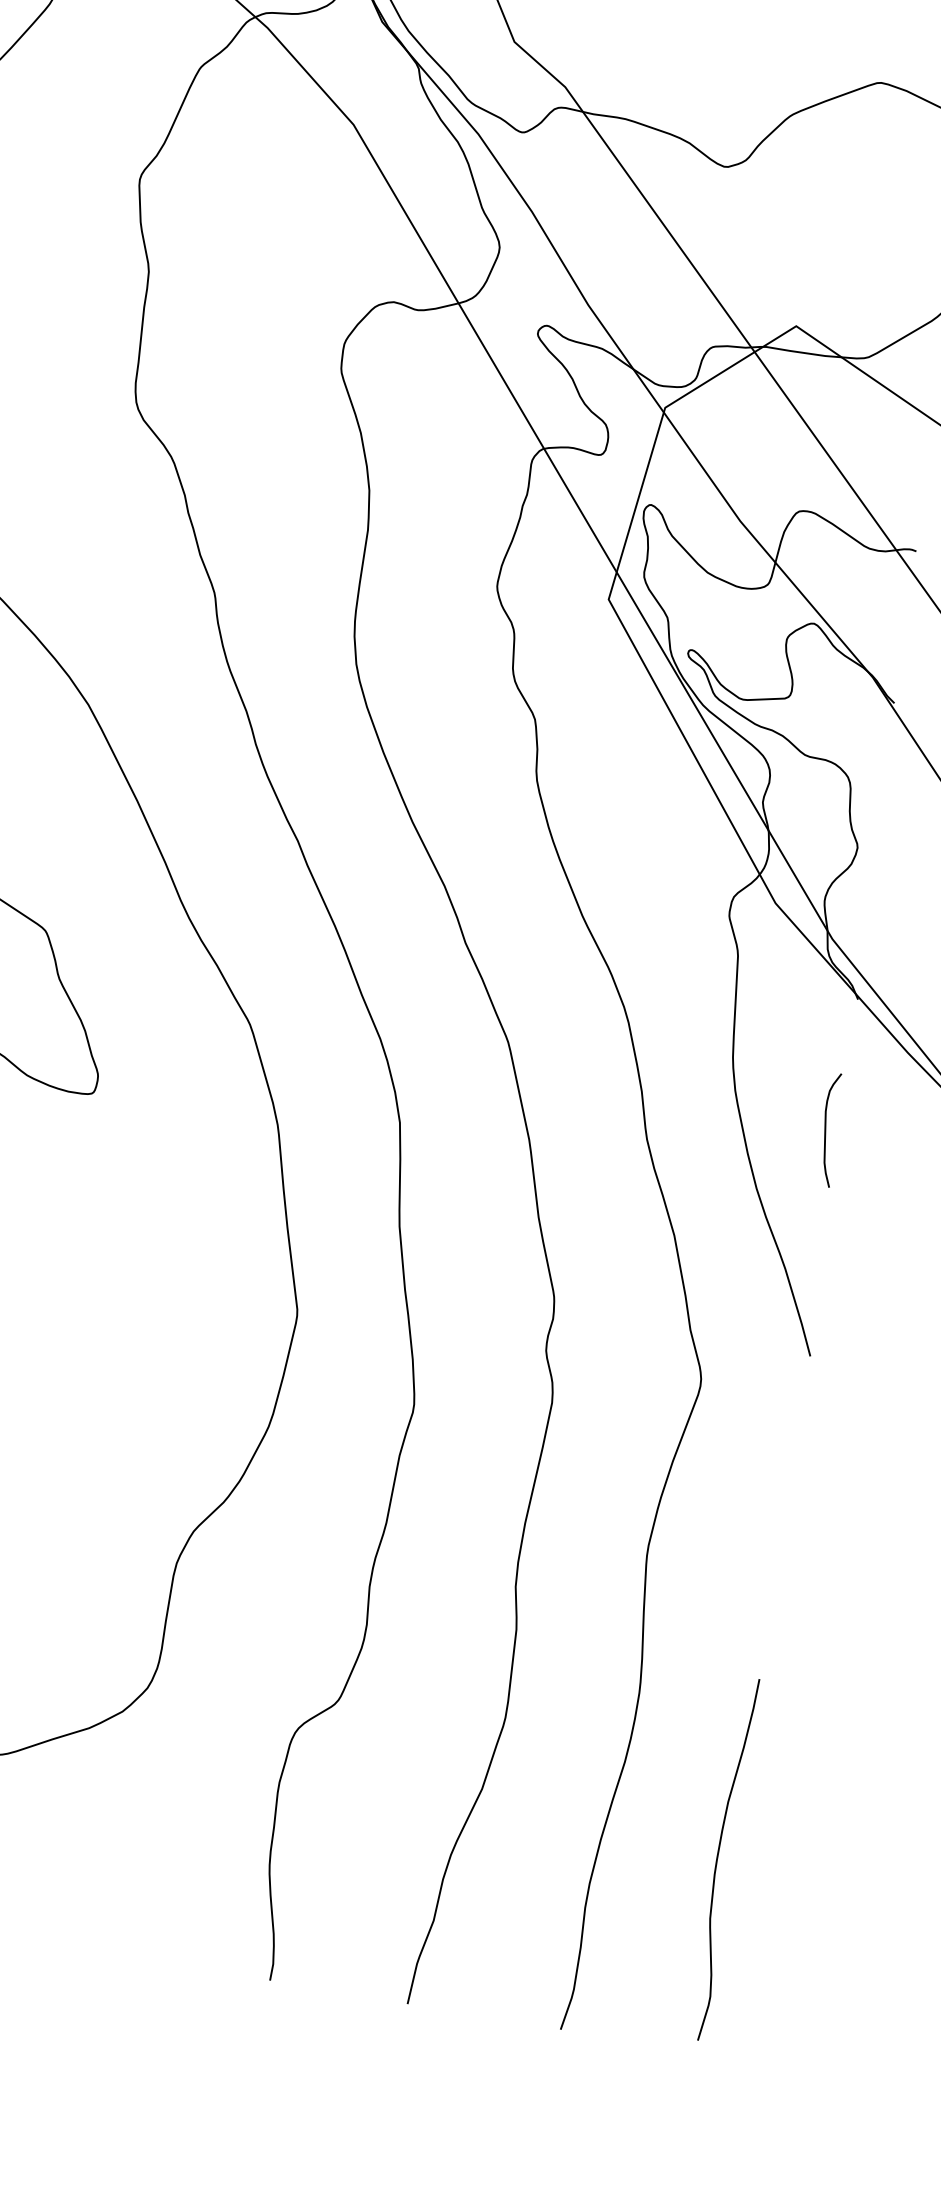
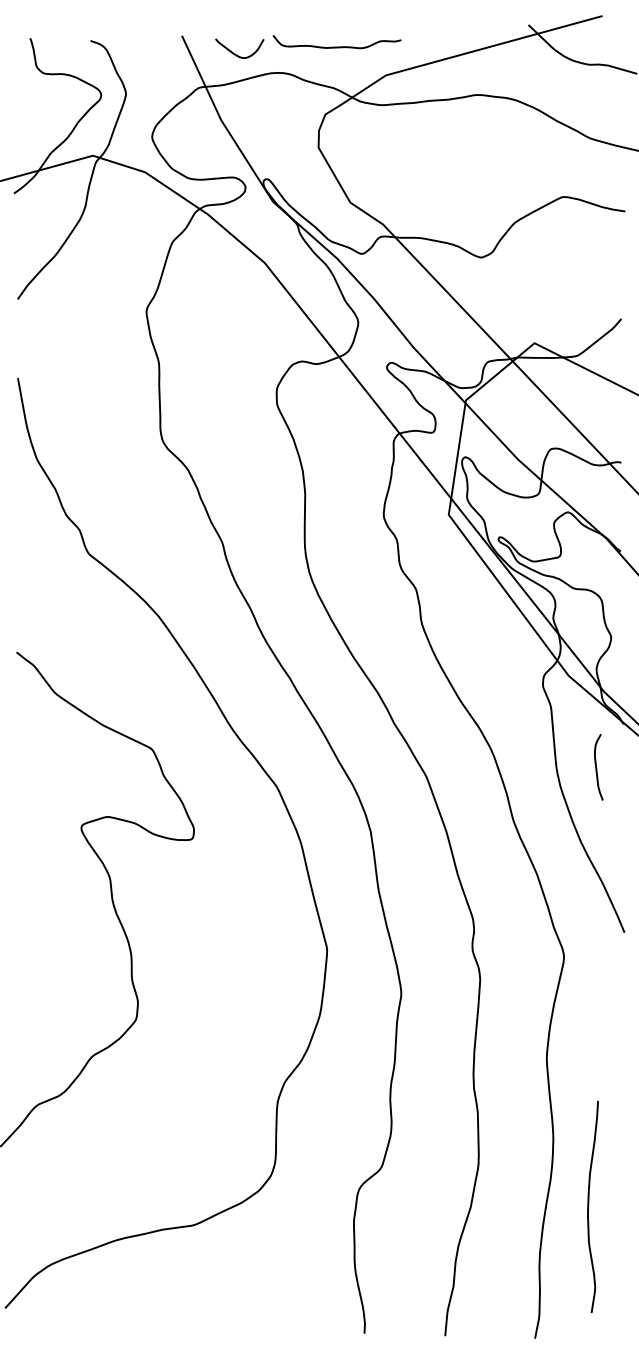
curve: (827, 1129) -> (597, 767), moved
curve: (719, 1857) -> (589, 1206), moved

